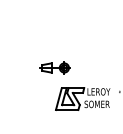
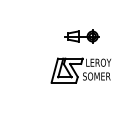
part: (54, 67) -> (81, 36), moved

